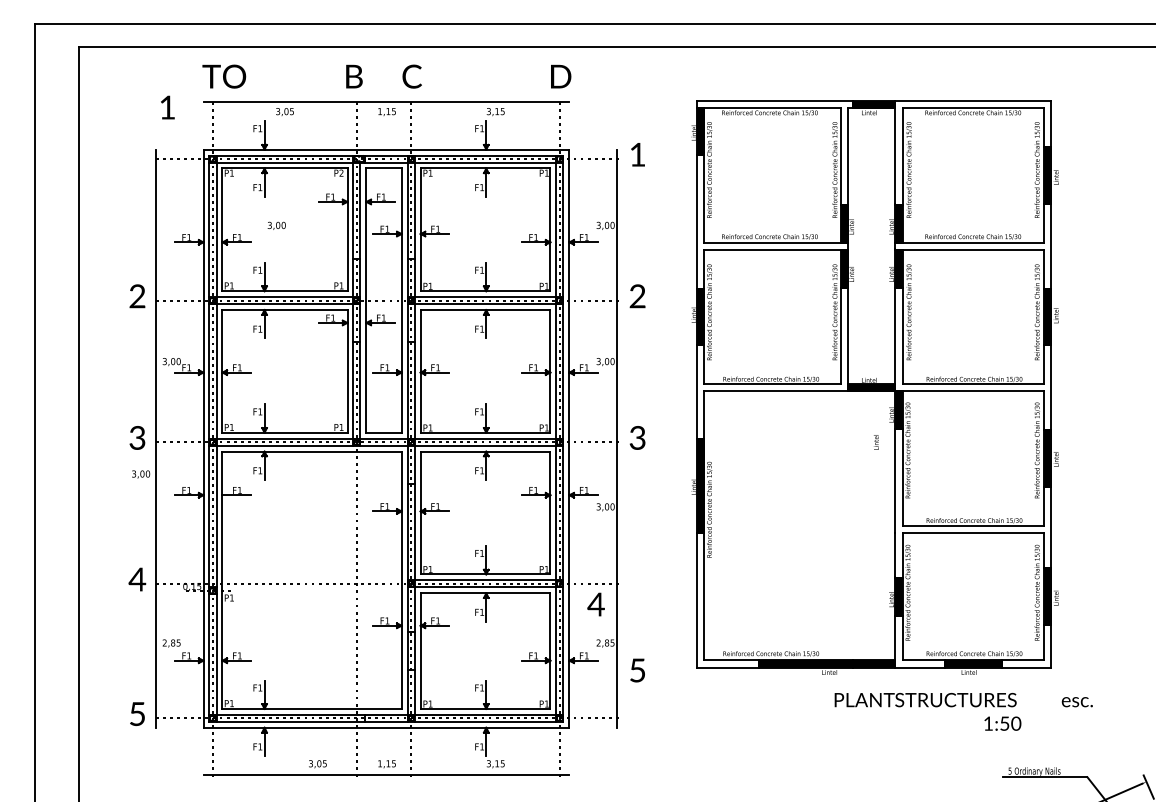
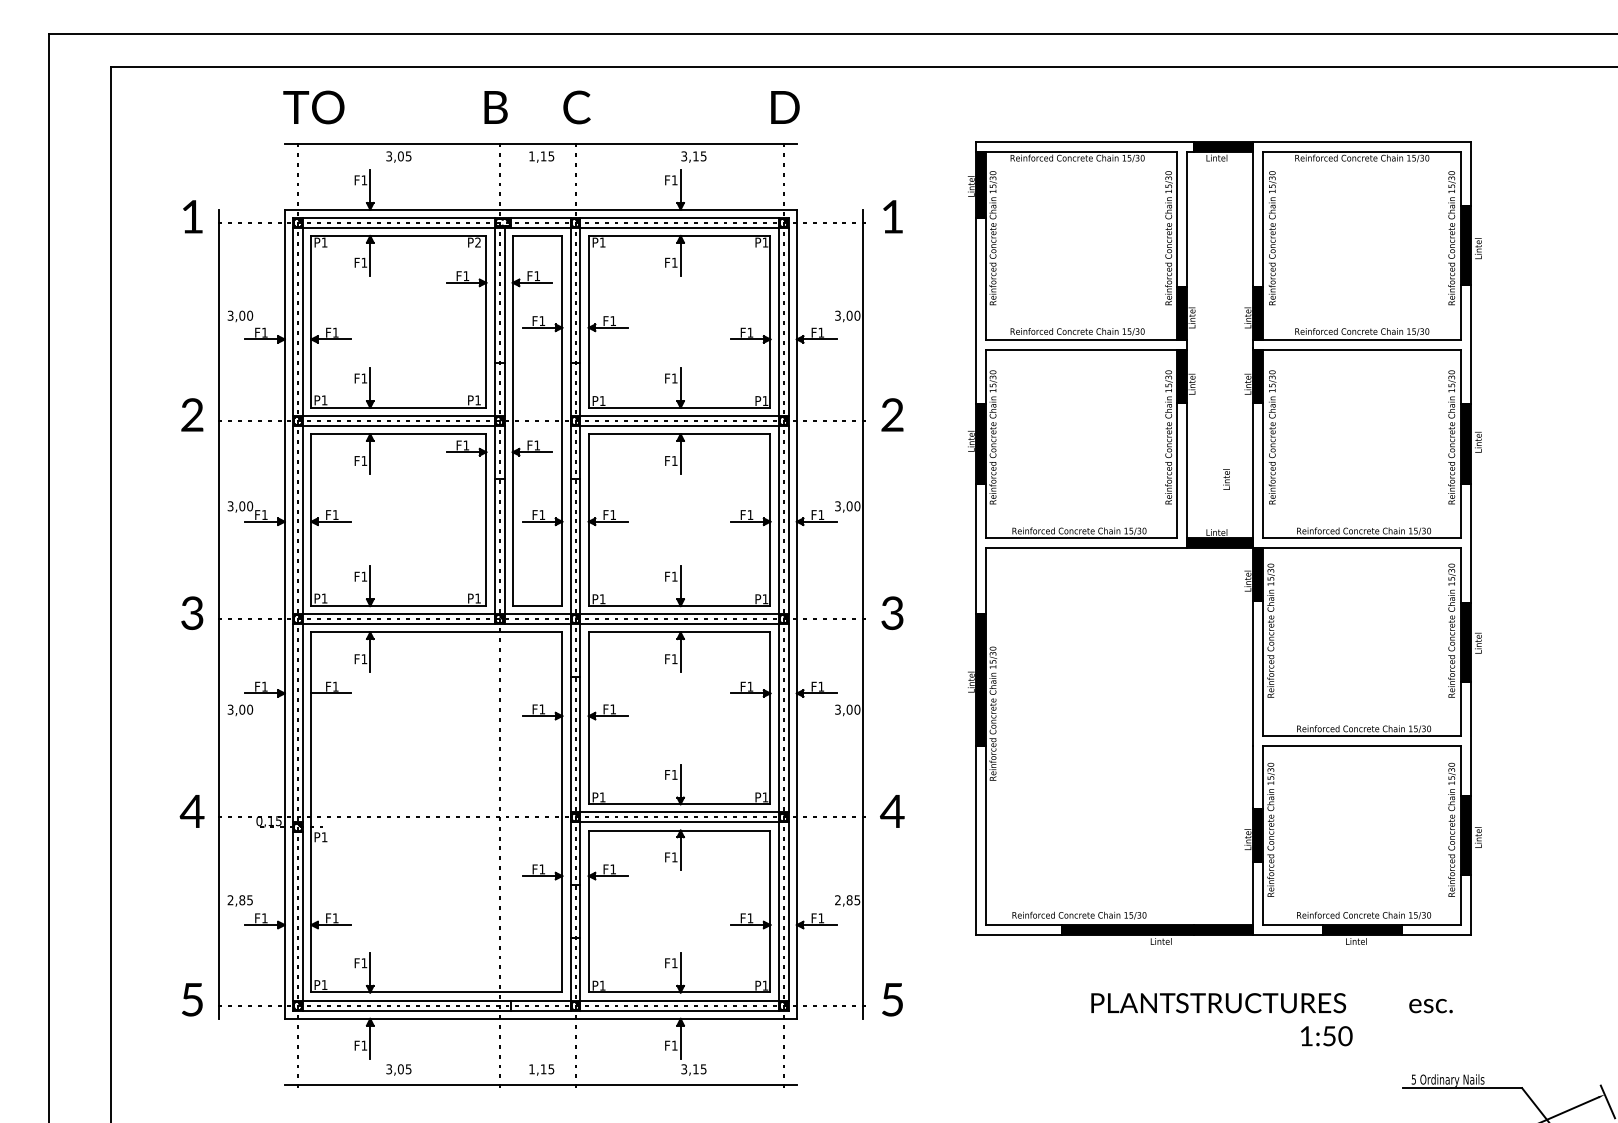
text: (167, 107) -> (192, 216), moved
text: (276, 225) -> (240, 316), moved
text: (876, 442) -> (1226, 479), moved
text: (141, 474) -> (240, 710), moved
text: (596, 604) -> (892, 811), moved
text: (637, 670) -> (892, 999), moved
text: (963, 711) -> (1271, 1019), moved
text: (317, 763) -> (398, 1069), moved

